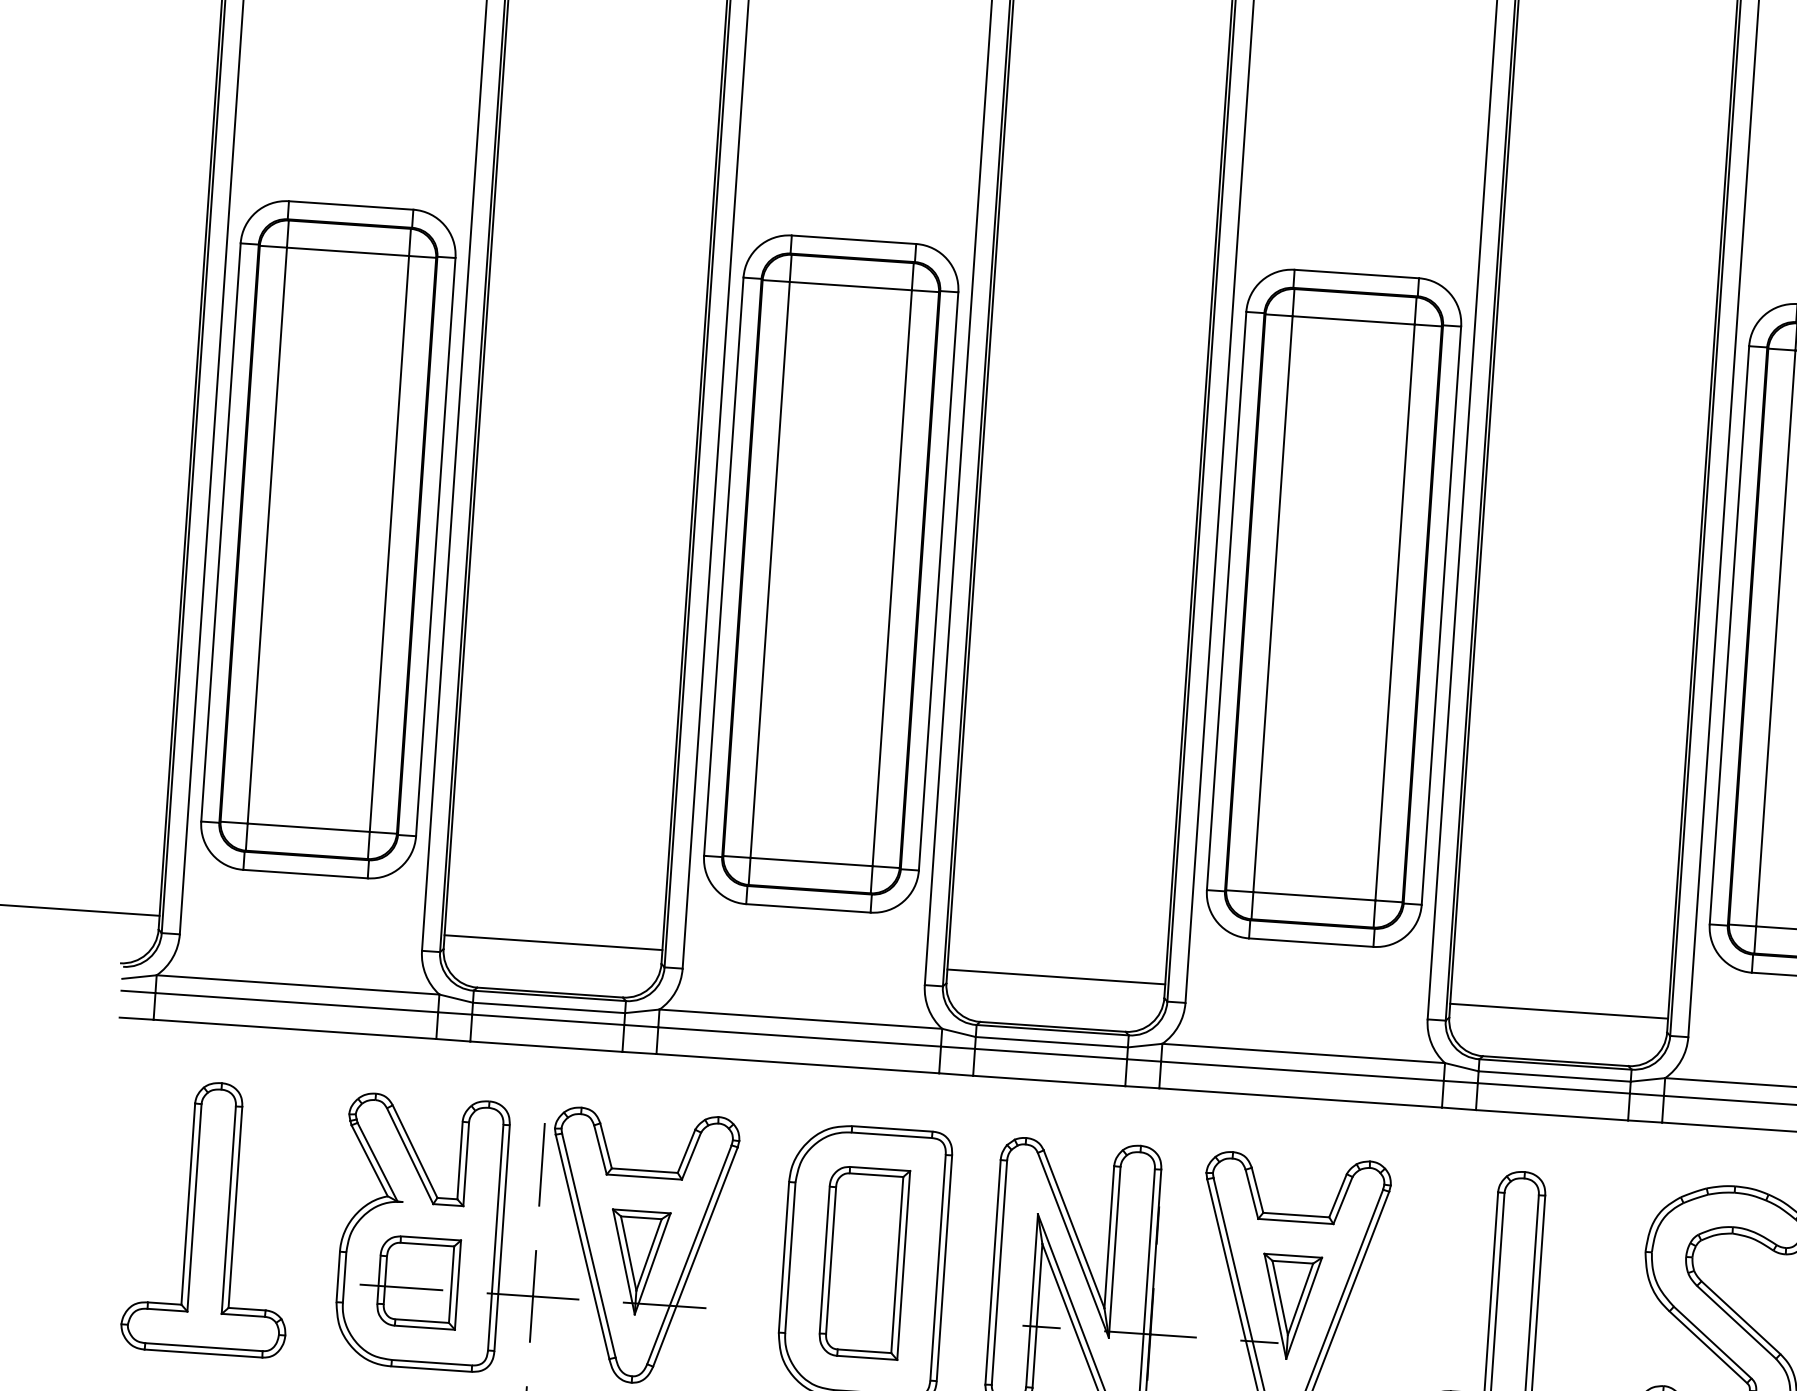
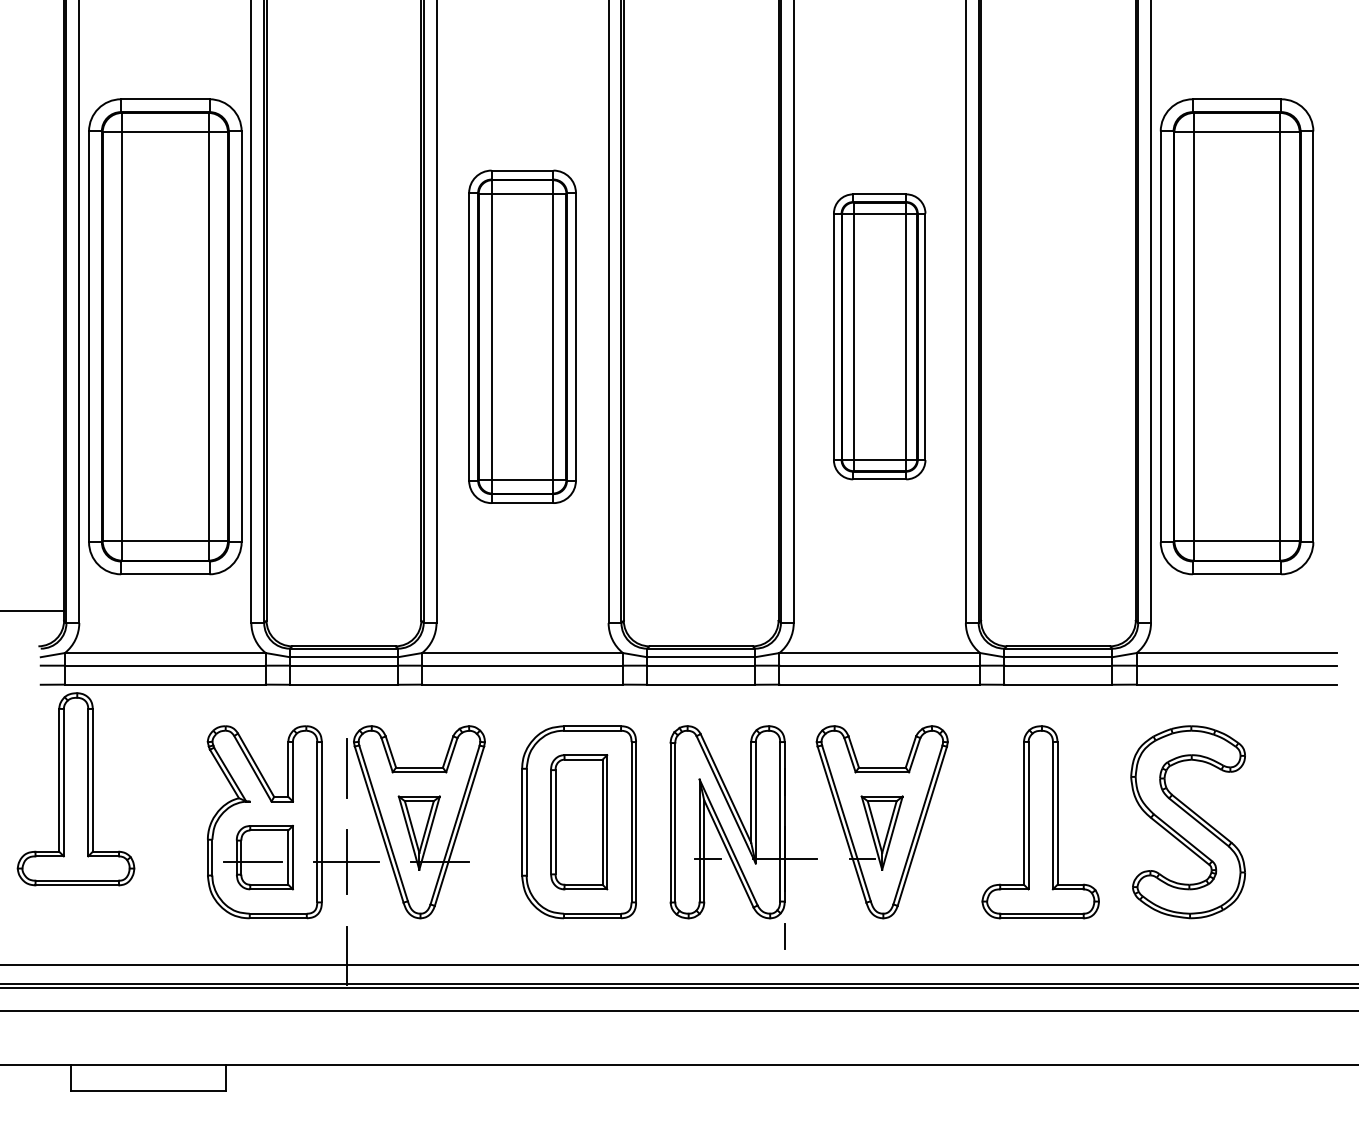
part: (831, 573) -> (522, 336), size x0.7
part: (1333, 607) -> (879, 336), size x0.6
line: (552, 942) -> (343, 610), removed
line: (1055, 976) -> (700, 610), removed
line: (1559, 1010) -> (1058, 610), removed
part: (210, 1218) -> (75, 789), moved

